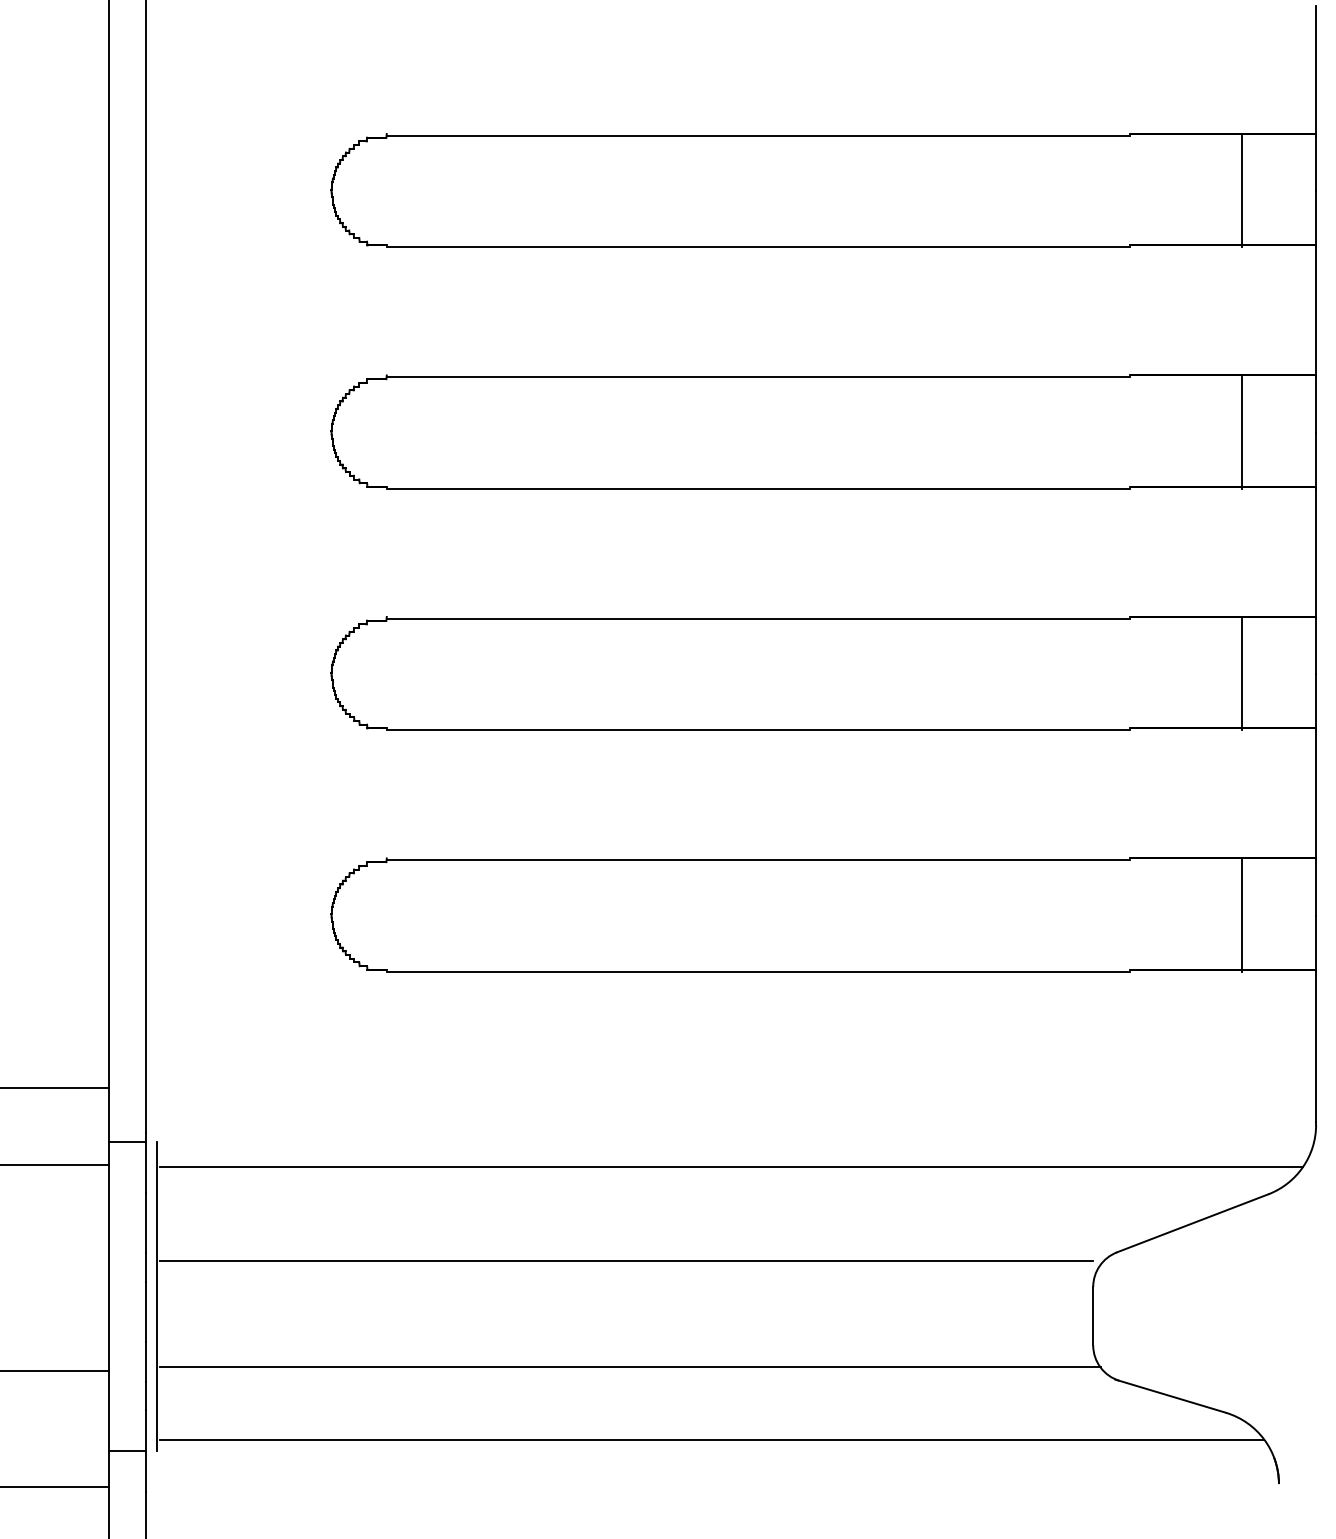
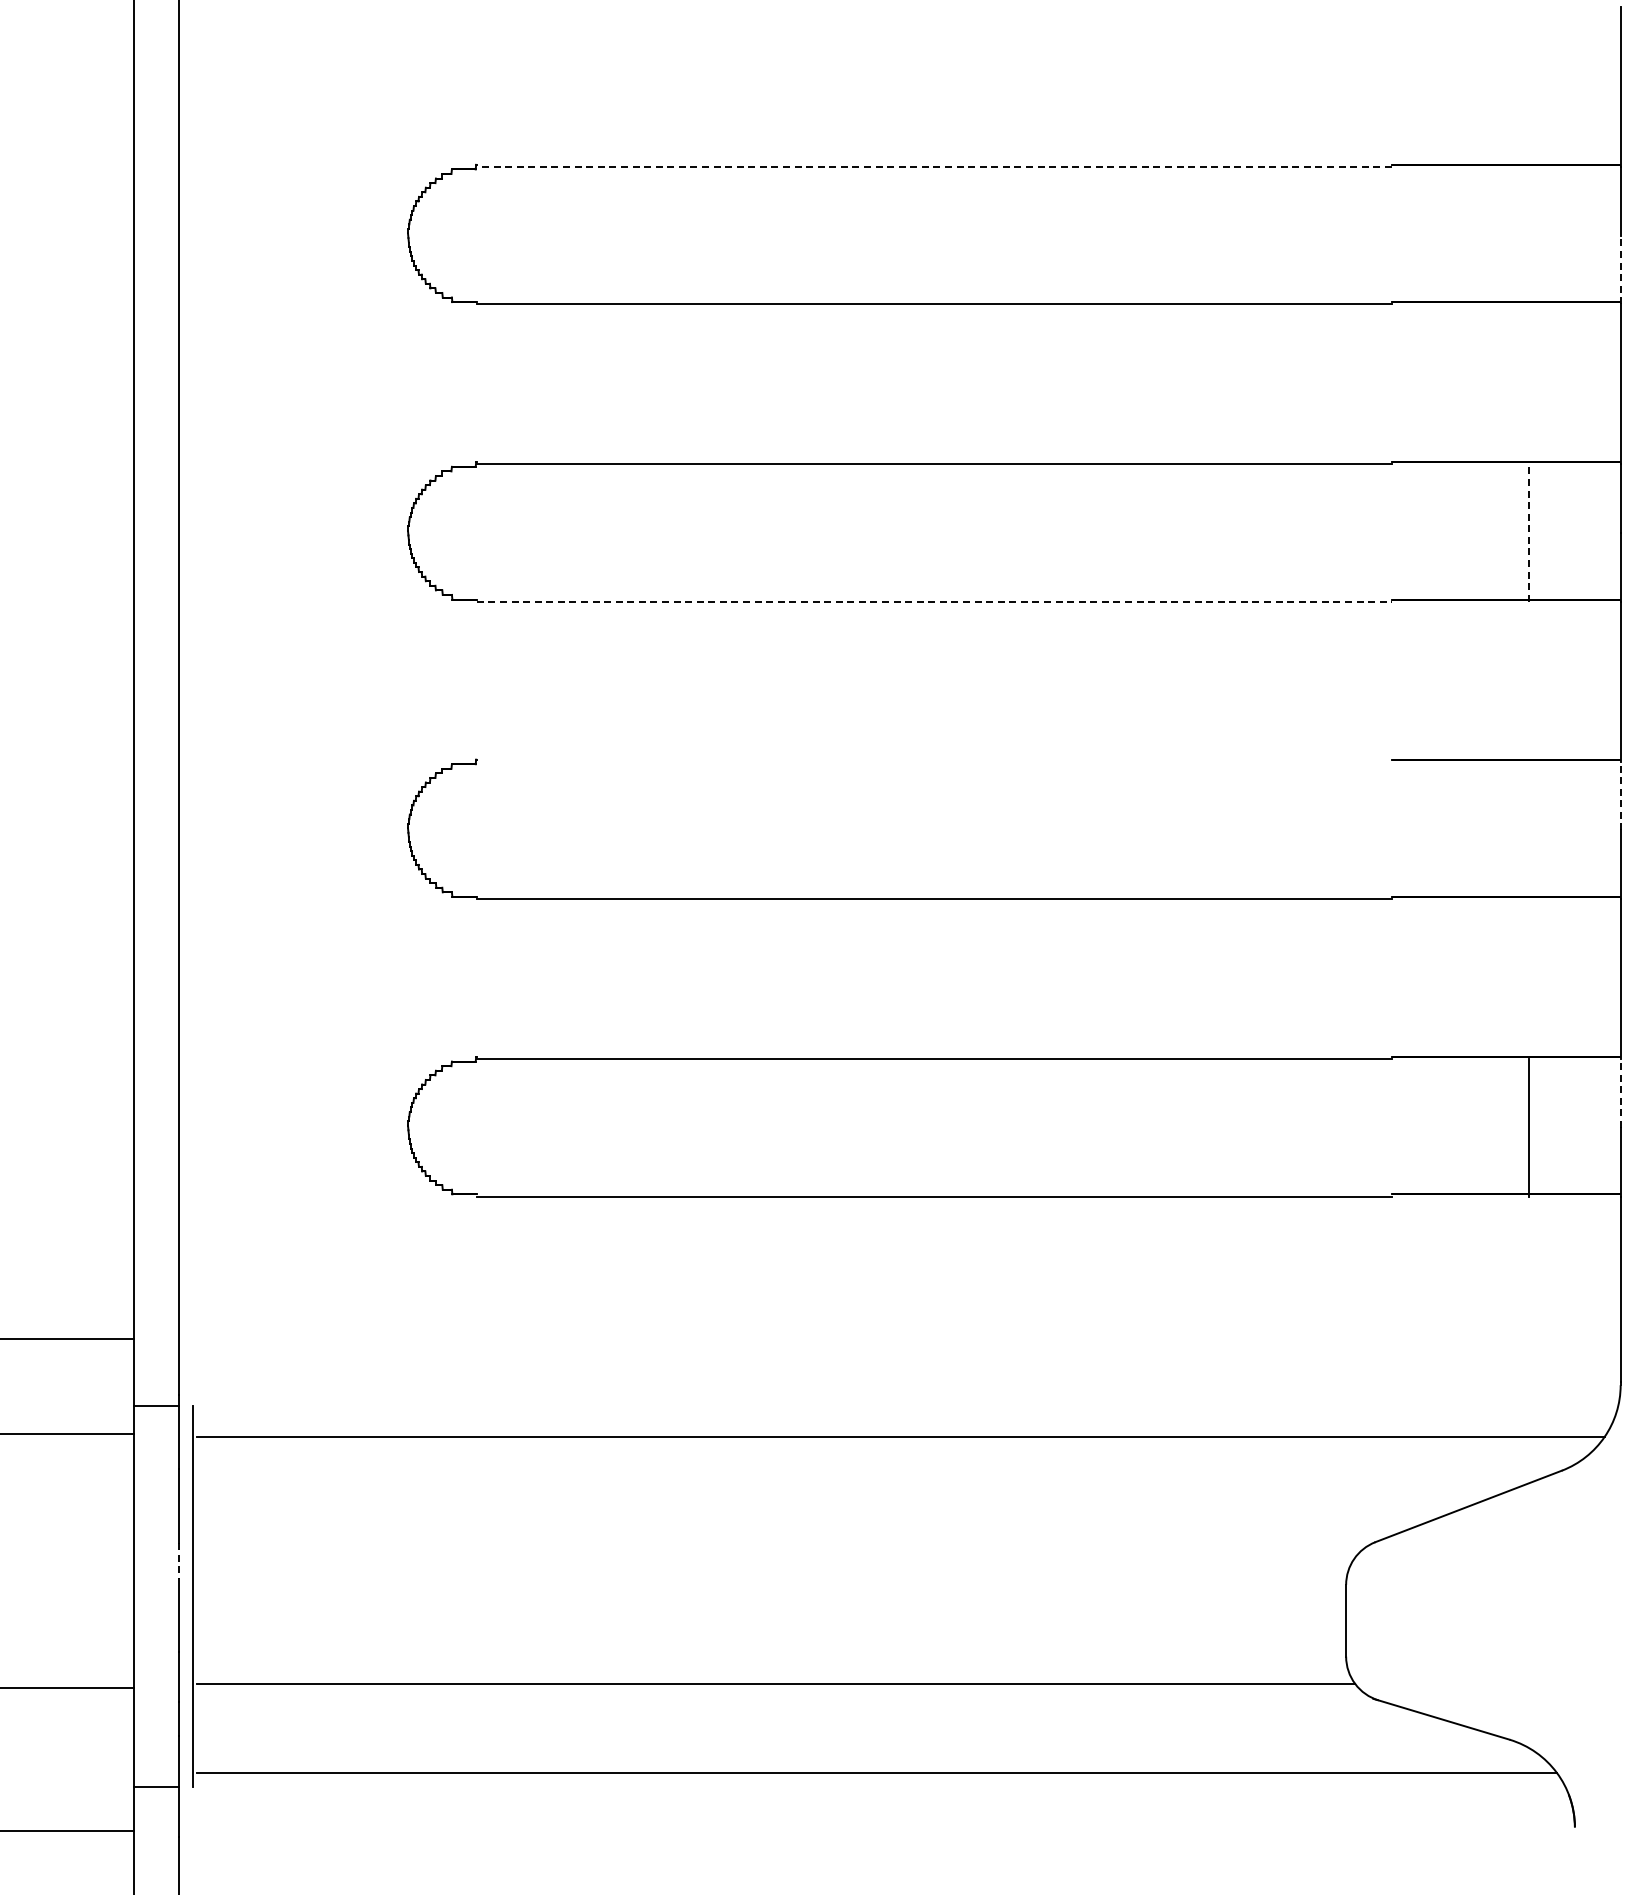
line: (758, 136) -> (934, 167), solid -> dashed
line: (1242, 191) -> (1529, 235), removed
line: (1315, 218) -> (1620, 269), solid -> dashed
line: (1242, 433) -> (1529, 533), solid -> dashed
line: (758, 488) -> (934, 601), solid -> dashed
line: (758, 618) -> (933, 761), removed
line: (1315, 646) -> (1620, 795), solid -> dashed
line: (1242, 674) -> (1529, 830), removed
line: (1315, 888) -> (1620, 1093), solid -> dashed
line: (626, 1260) -> (771, 1552), removed
line: (145, 1268) -> (179, 1561), solid -> dashed

